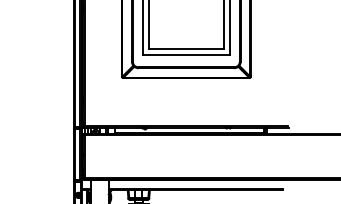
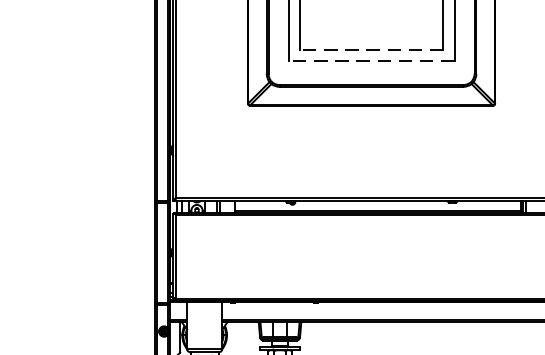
line: (185, 48) -> (369, 48), solid -> dashed
line: (185, 54) -> (369, 60), solid -> dashed

